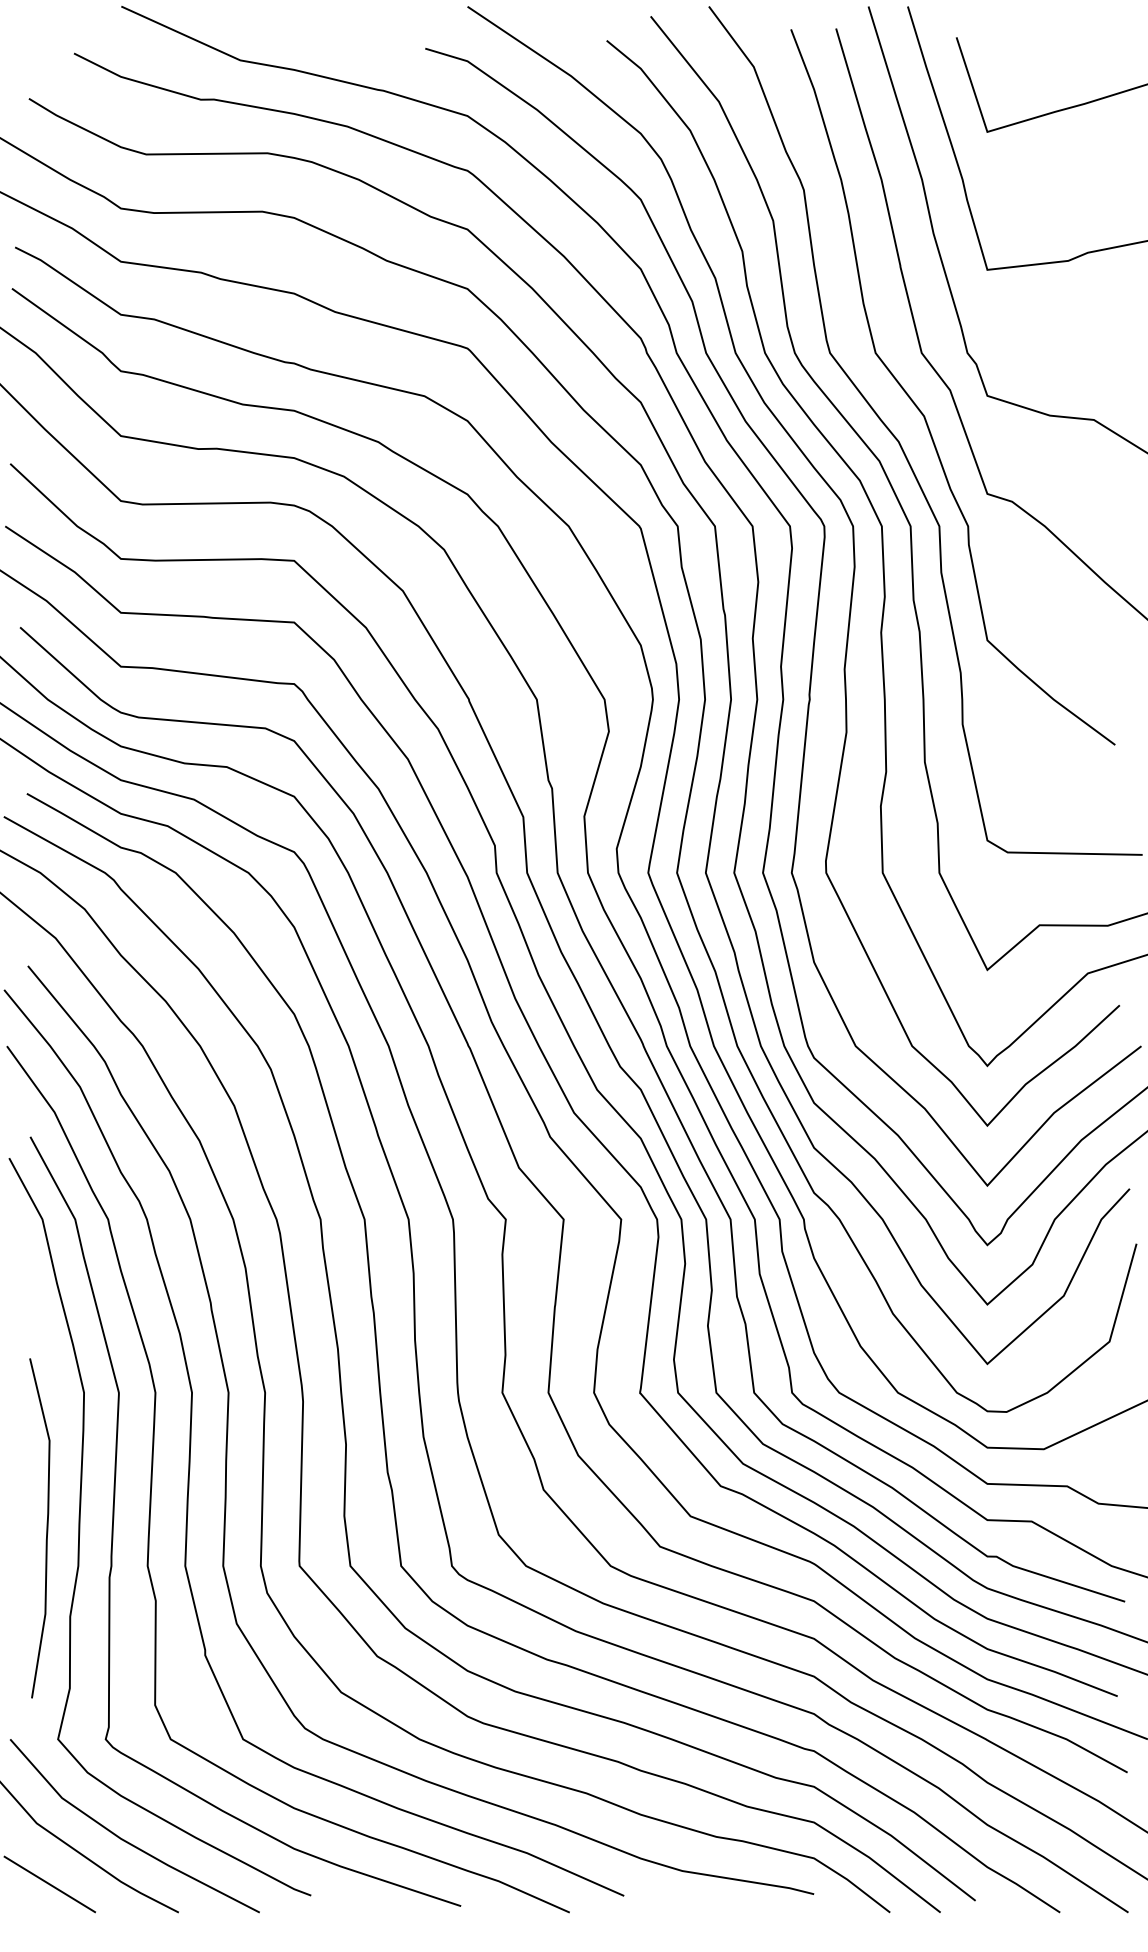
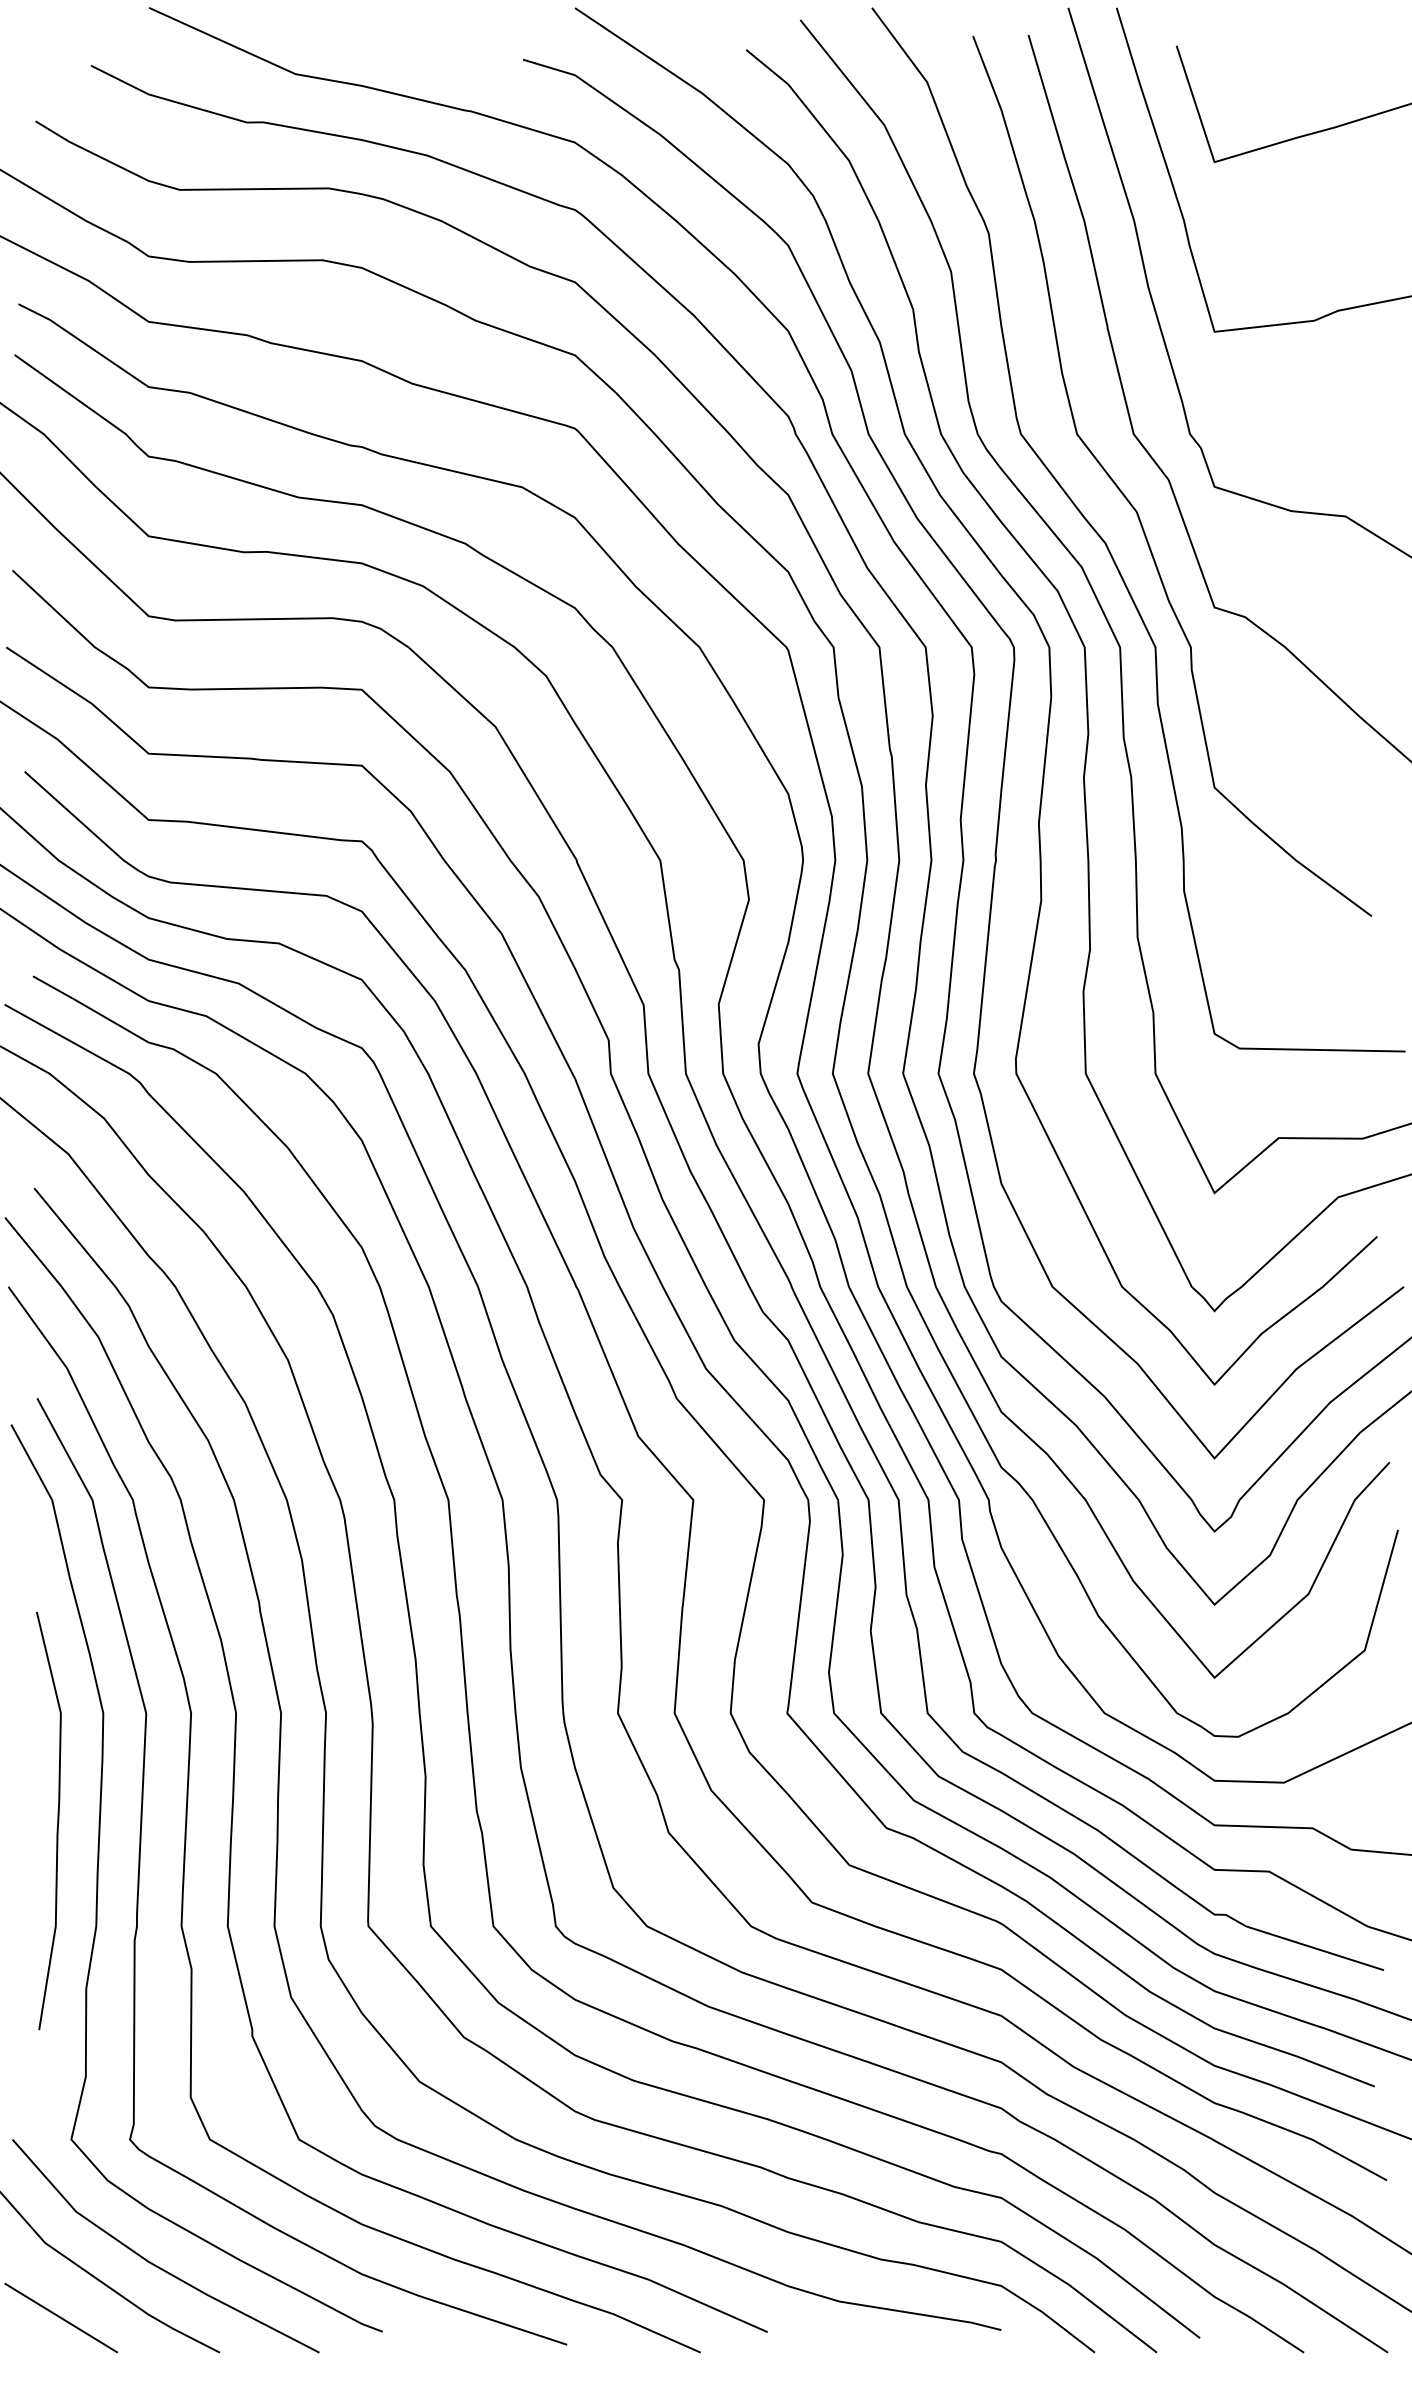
curve: (46, 1527) -> (57, 1820), moved

